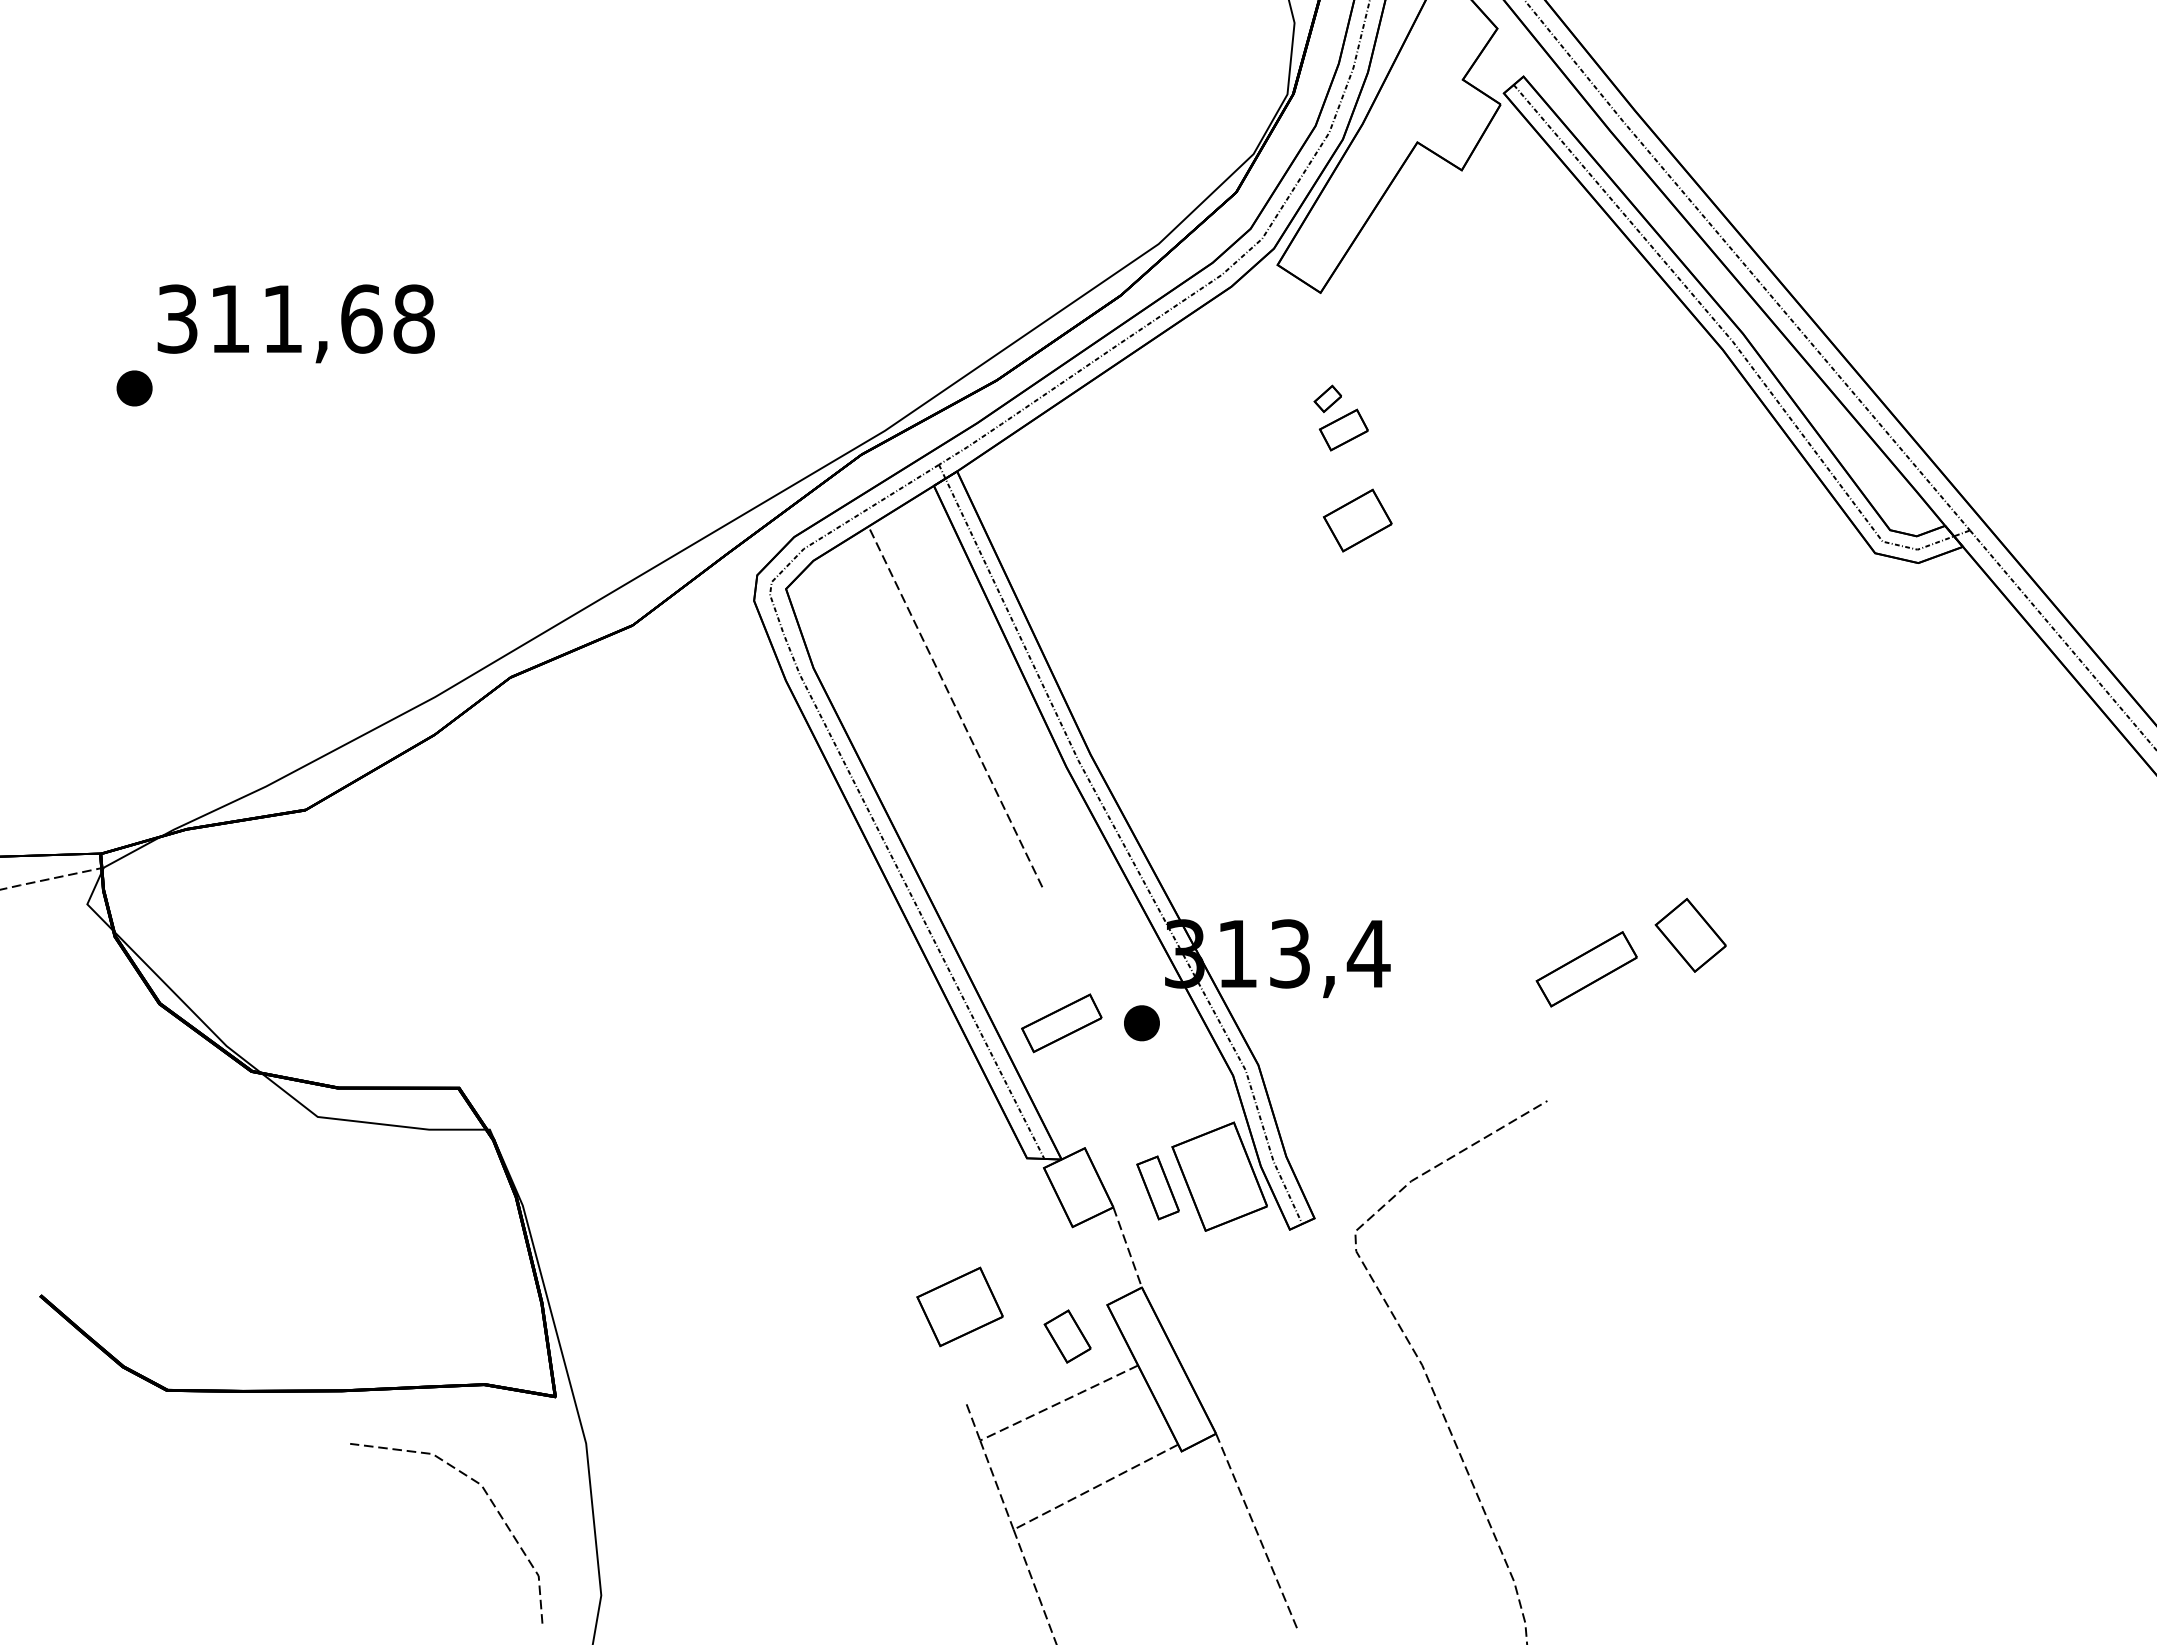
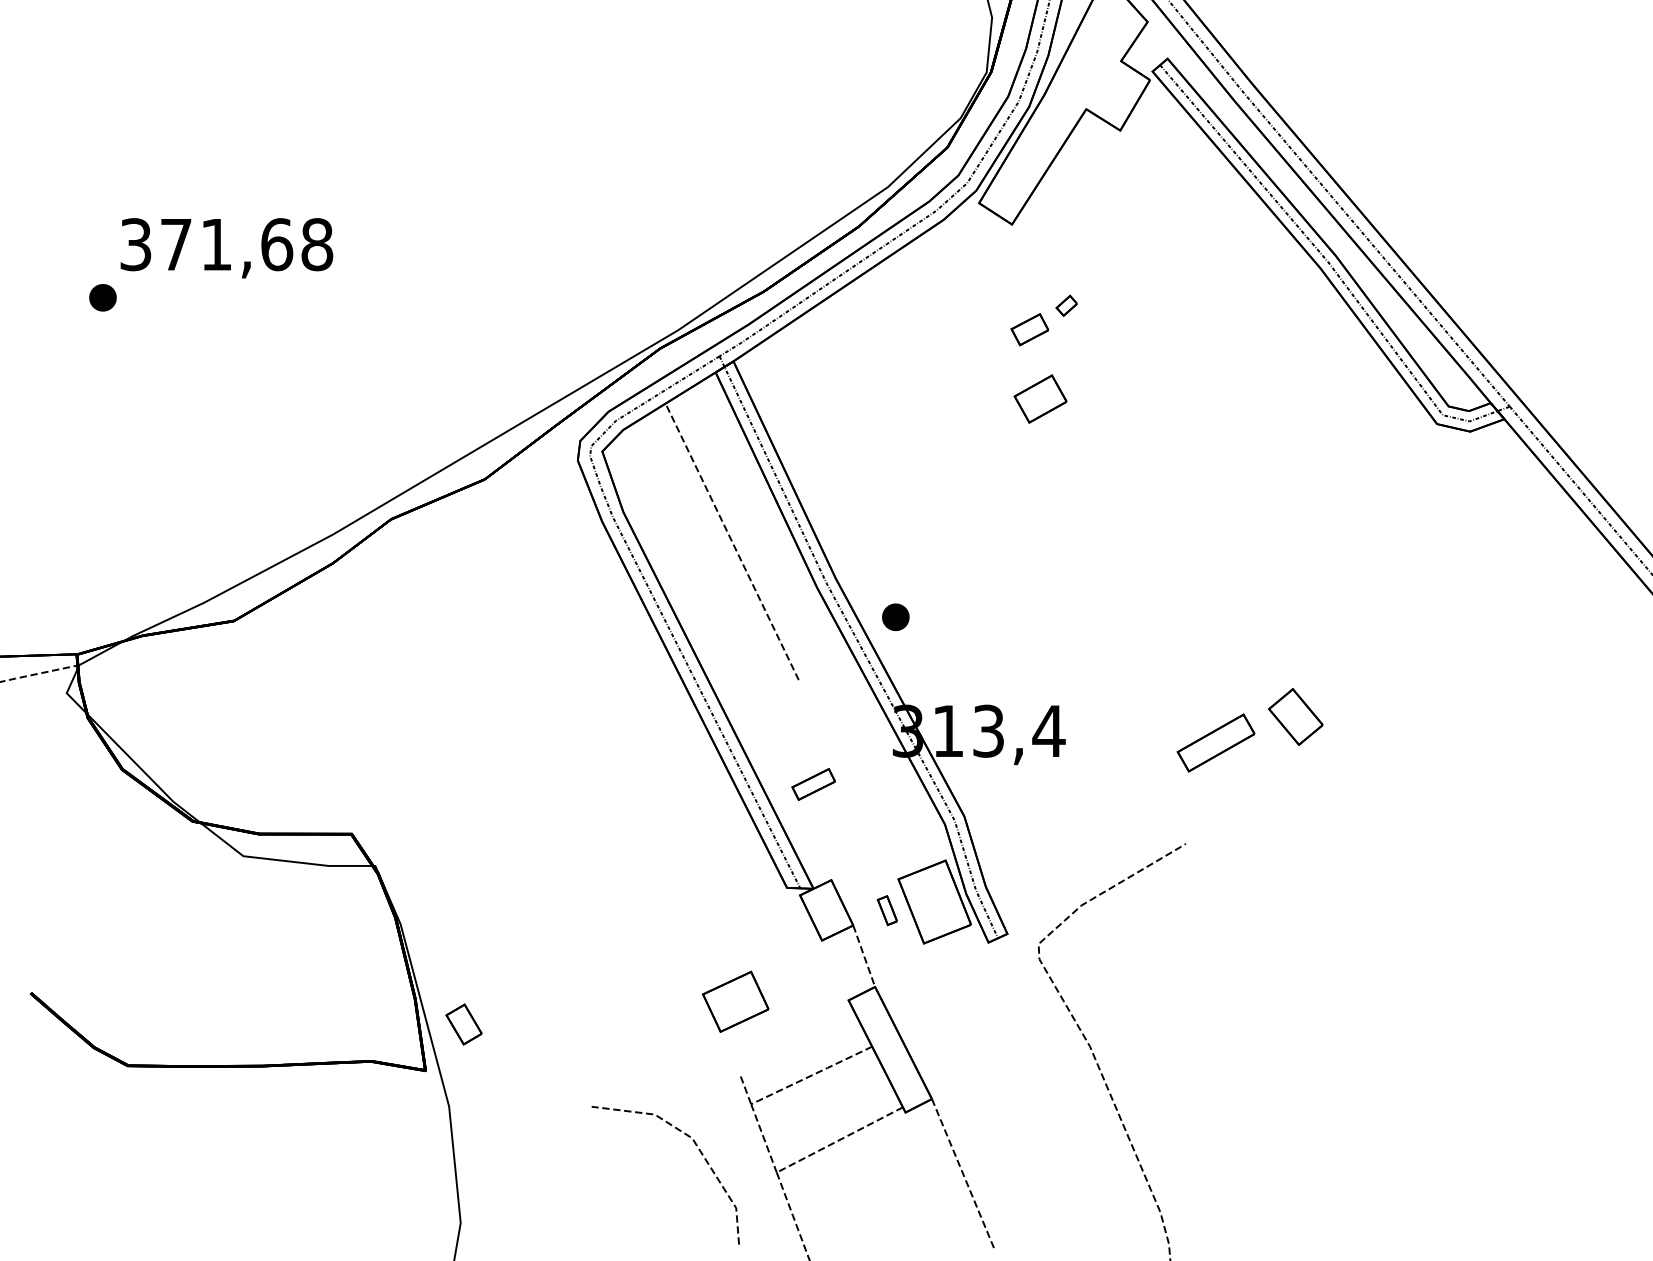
text: (229, 318) -> (175, 244), 311,68 -> 371,68
part: (1327, 398) -> (1066, 305), moved
part: (1061, 1023) -> (813, 784), size x0.7
part: (1141, 1023) -> (895, 617), moved
part: (1157, 1187) -> (887, 910), size x0.6
part: (1067, 1336) -> (463, 1024), moved
line: (491, 1503) -> (700, 1152), moved

